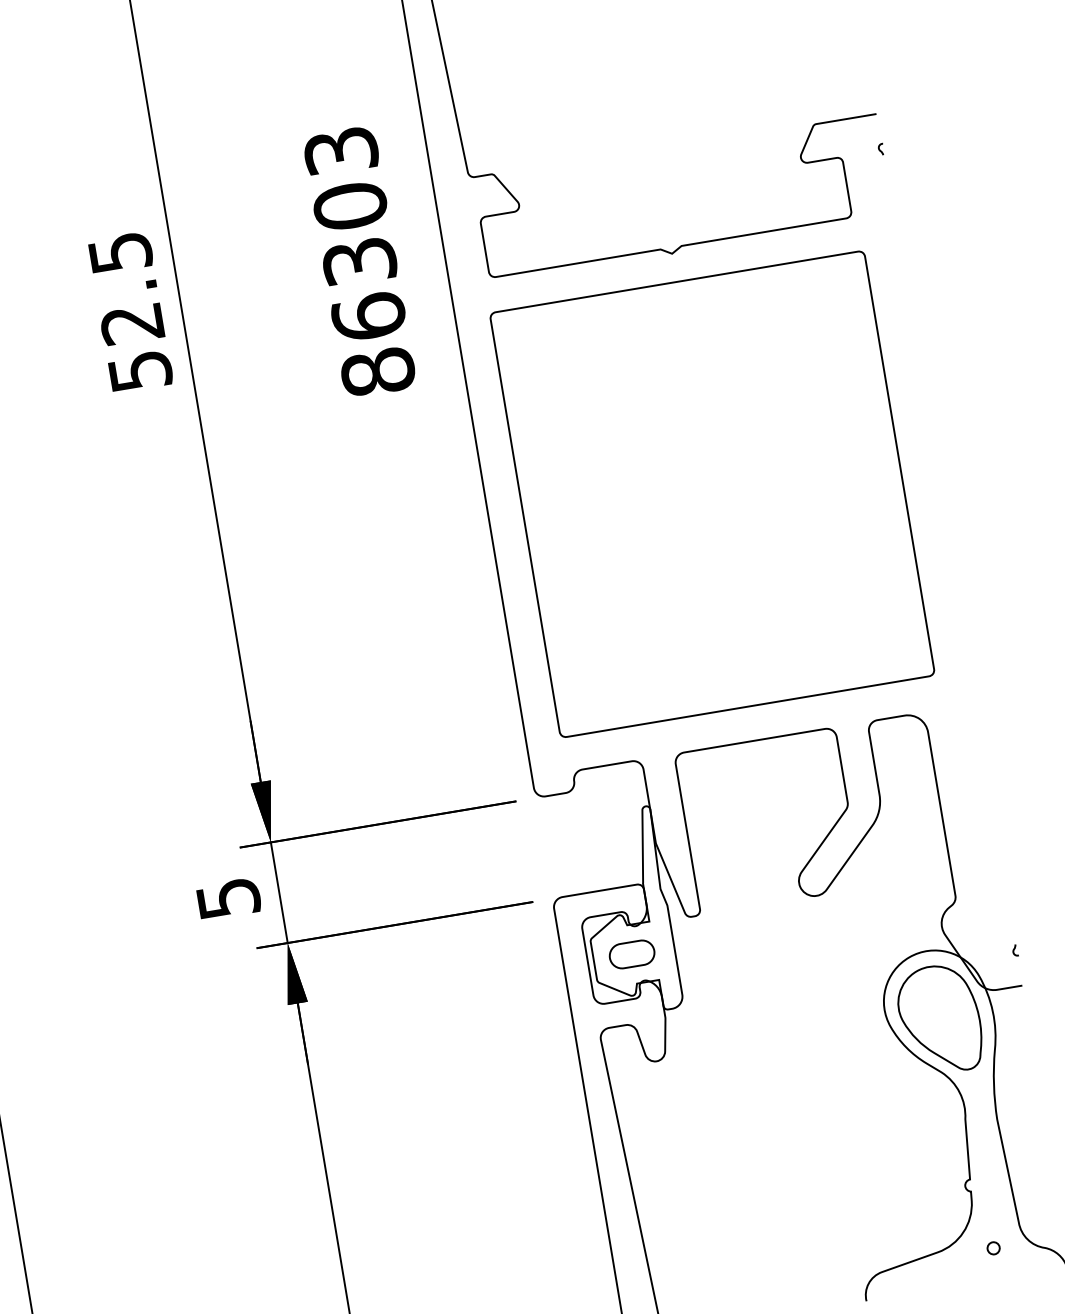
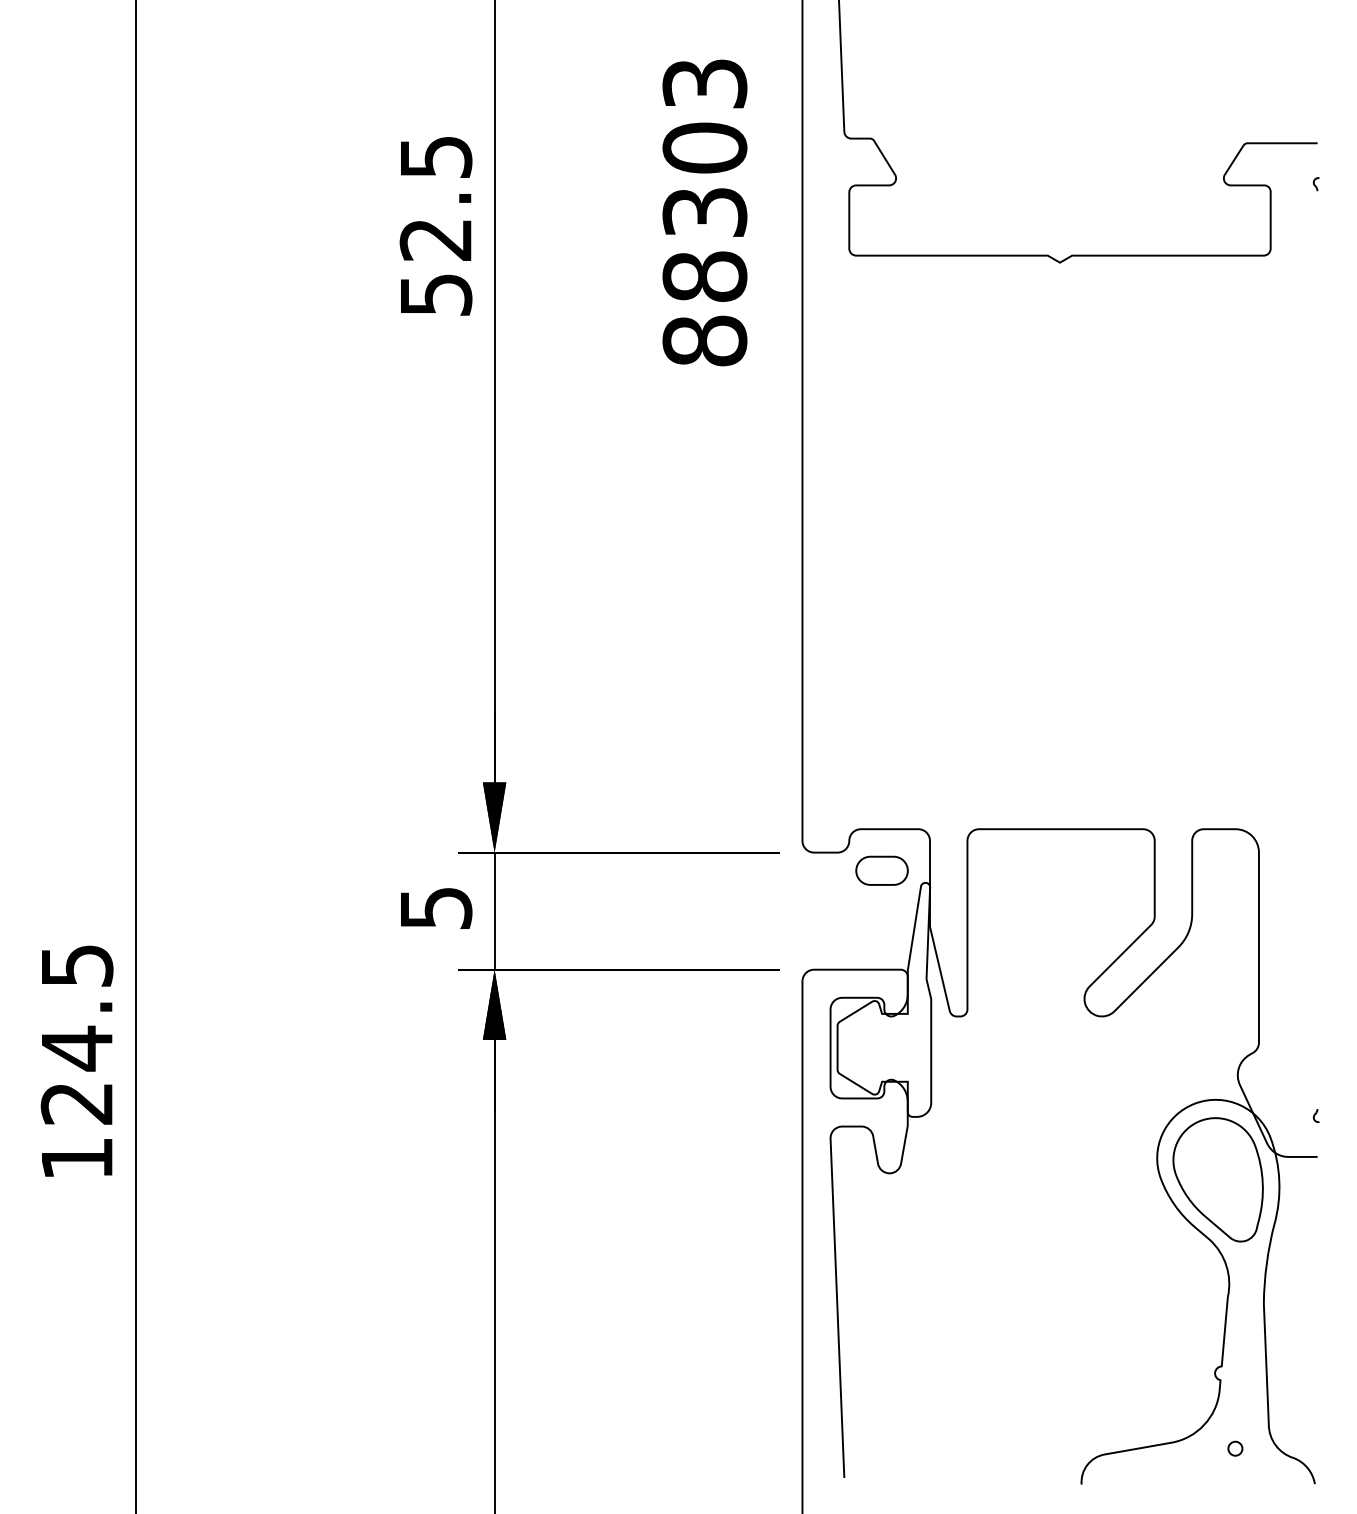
text: (368, 315) -> (704, 275), 86303 -> 88303
part: (711, 494) -> (1059, 542), removed
part: (631, 954) -> (881, 870), moved

